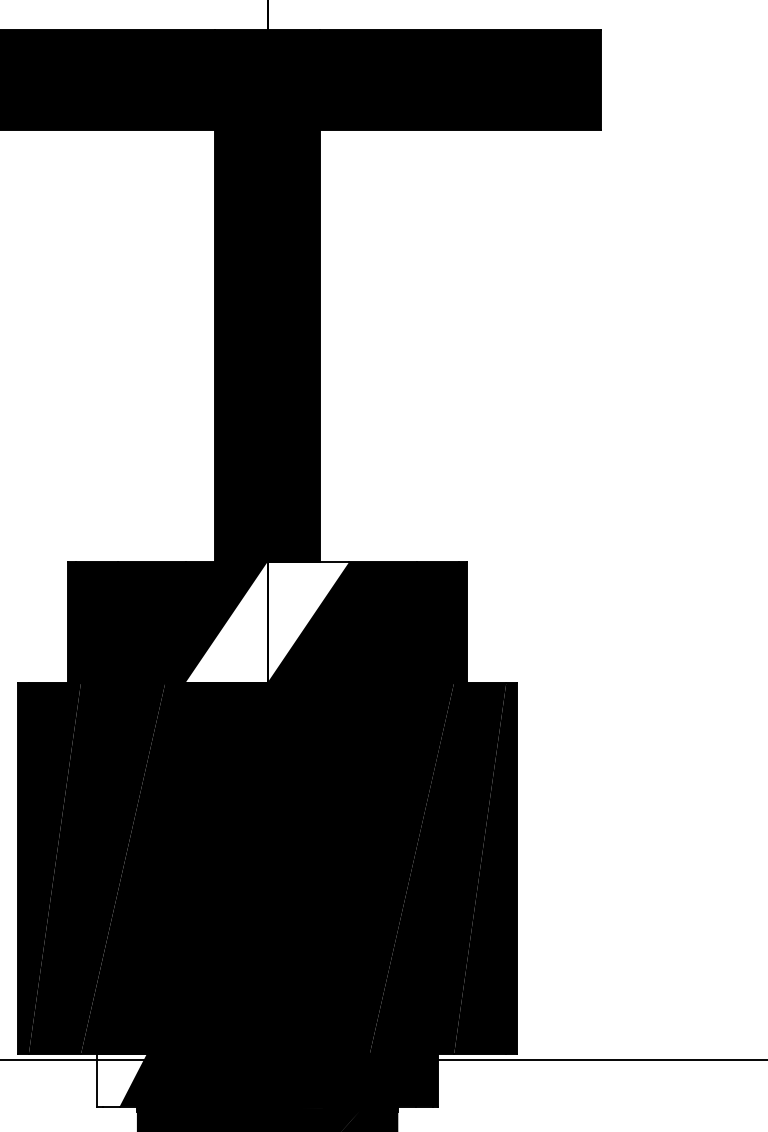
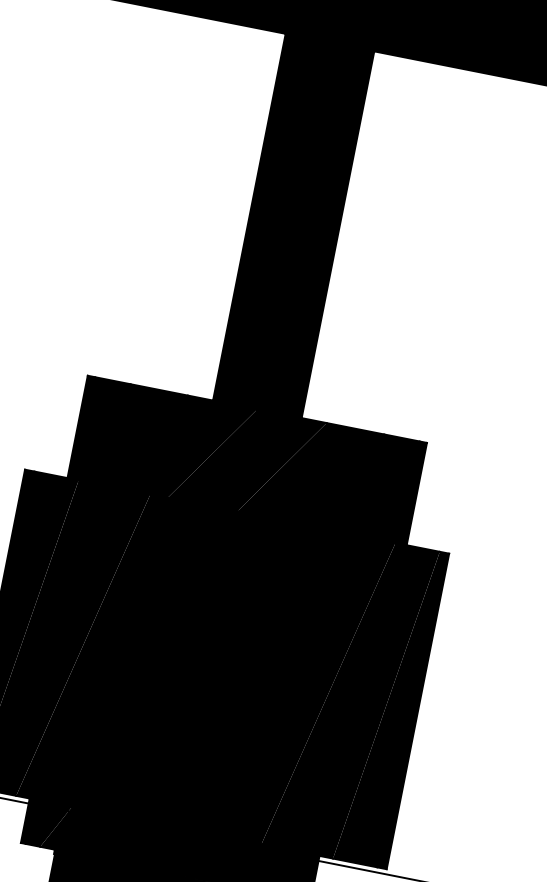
fill: (267, 622) -> (247, 460), added
fill: (121, 1080) -> (46, 824), added

